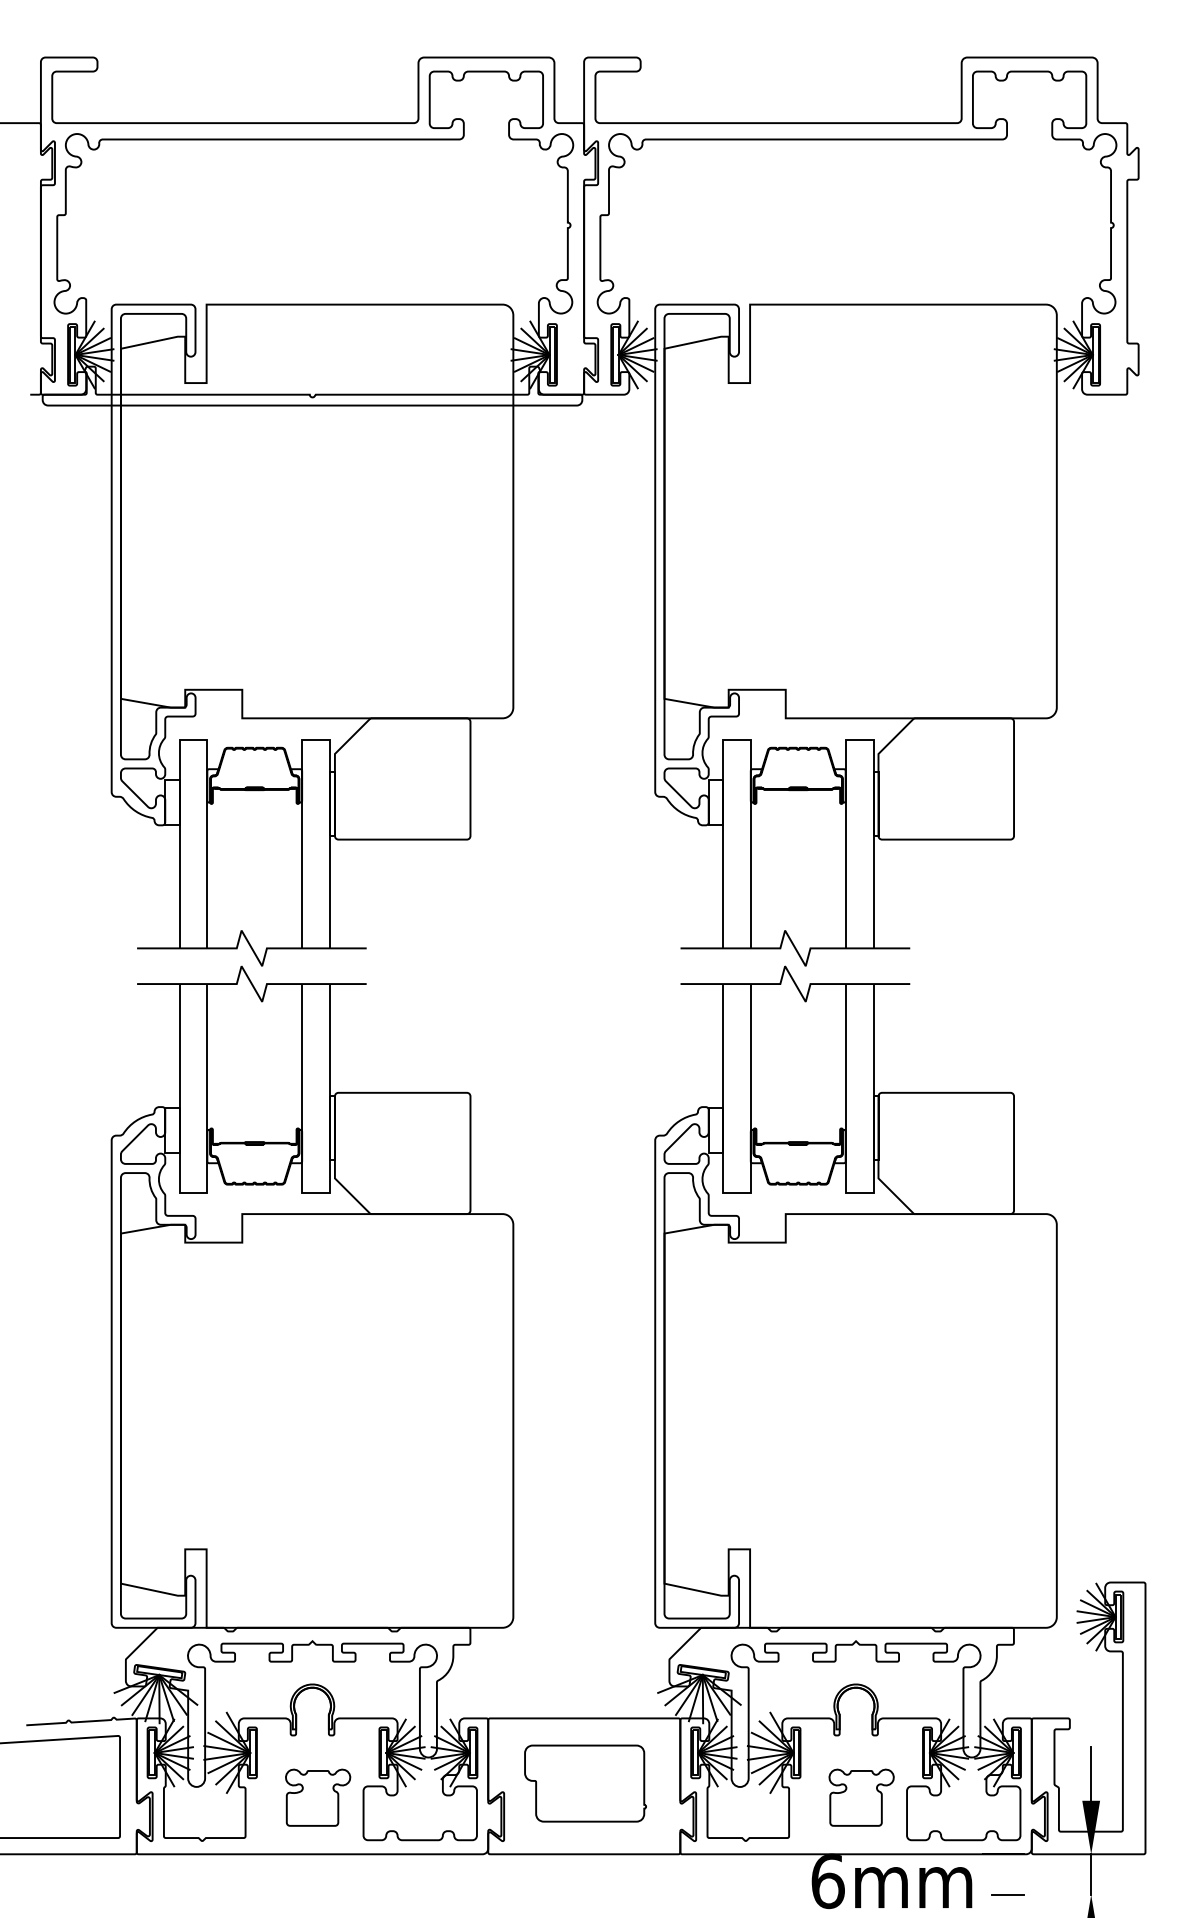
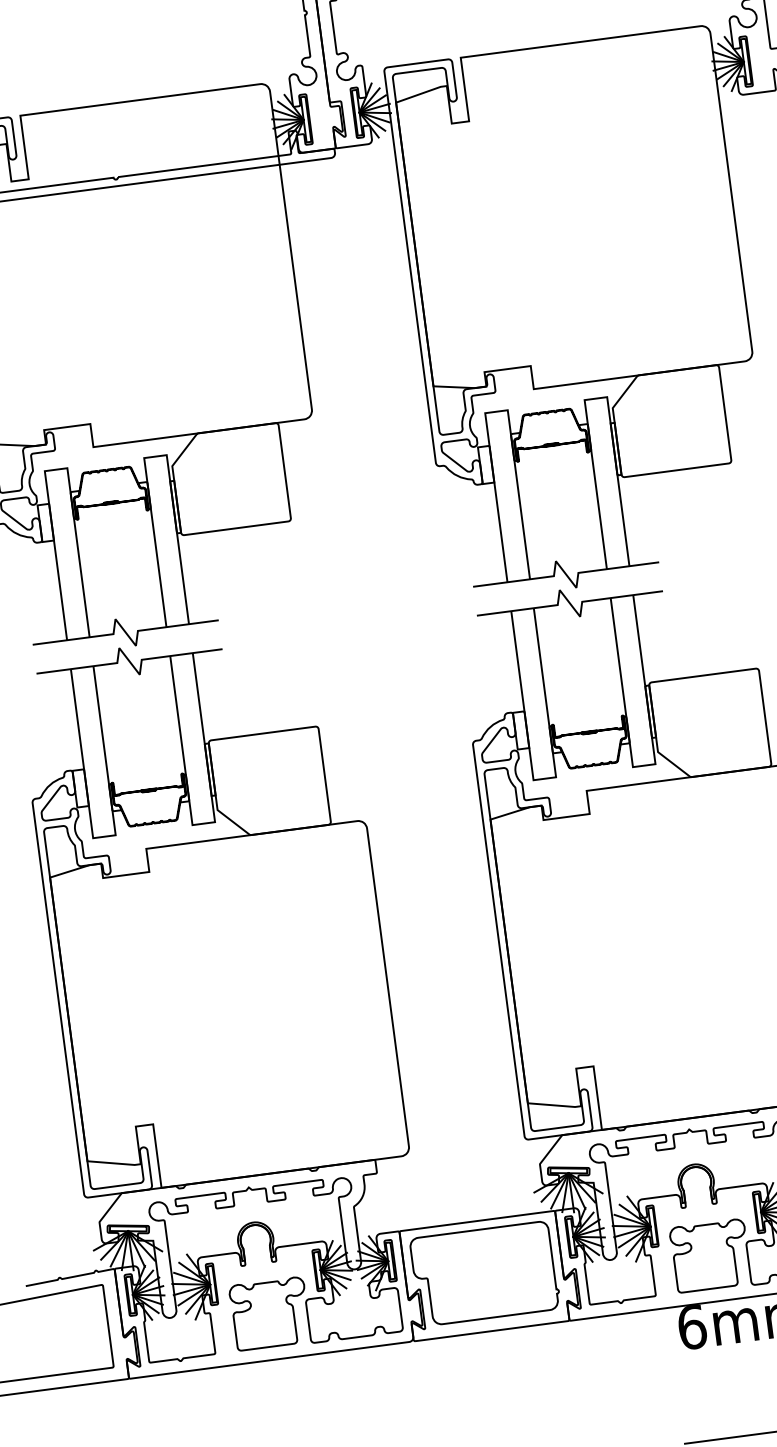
part: (585, 1783) -> (485, 1273), size x1.43
part: (317, 1797) -> (269, 1313), size x1.43
part: (861, 1797) -> (710, 1255), size x1.43

